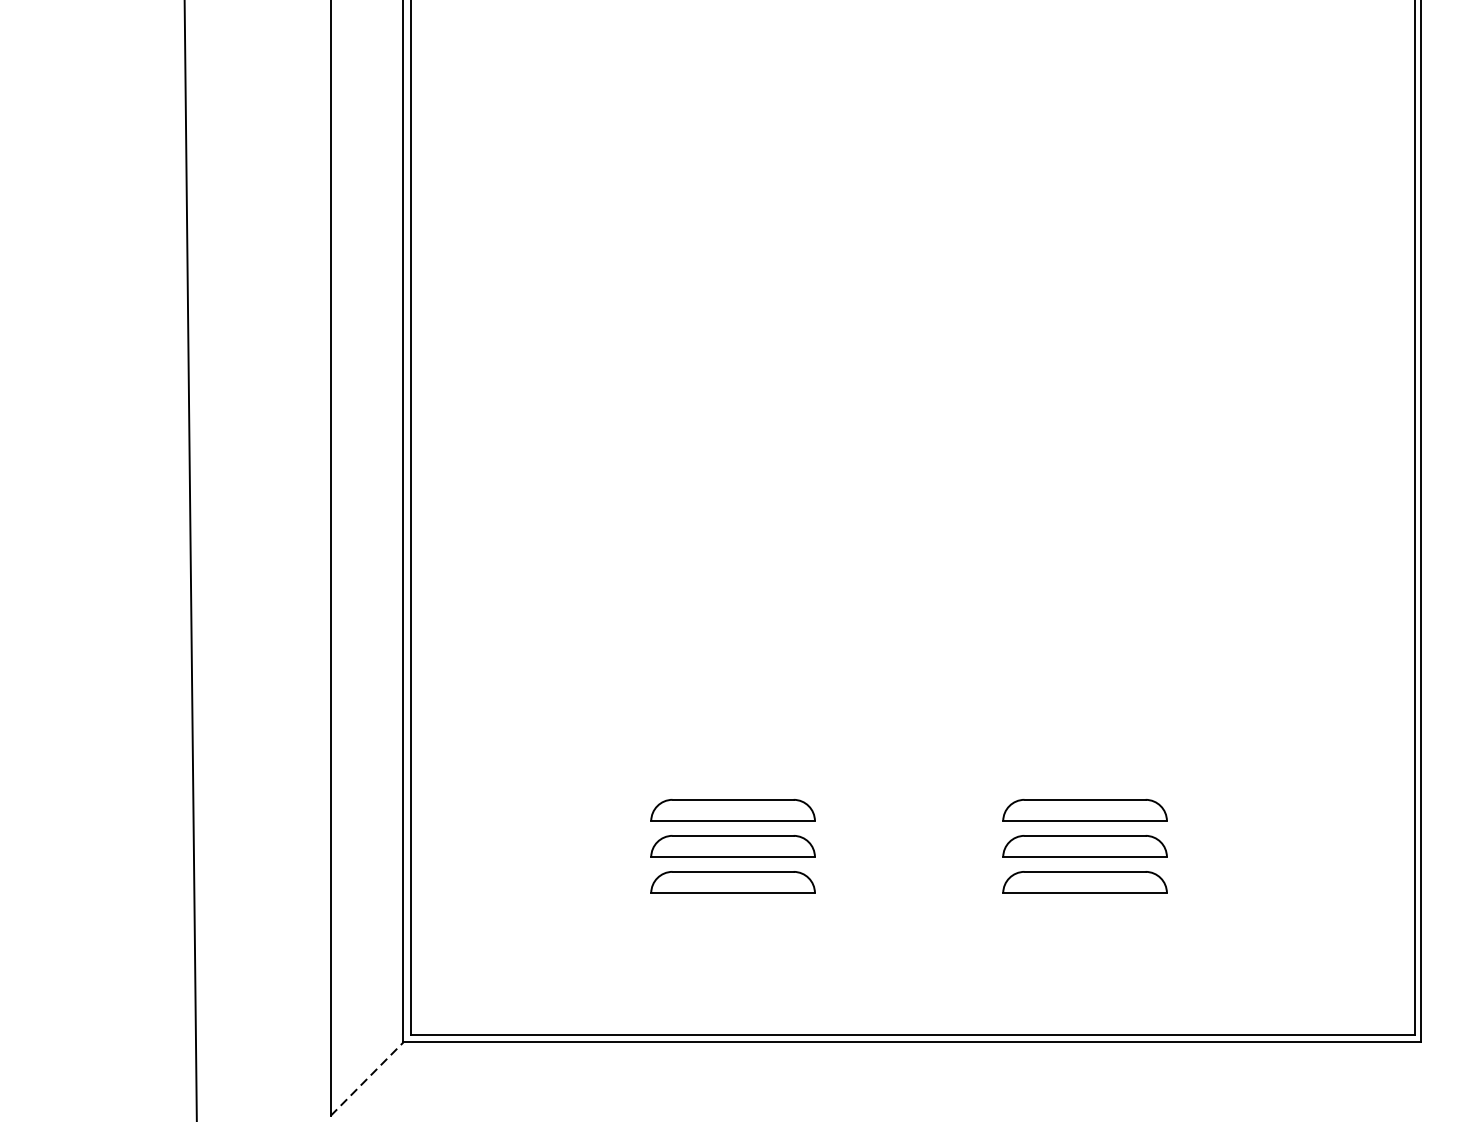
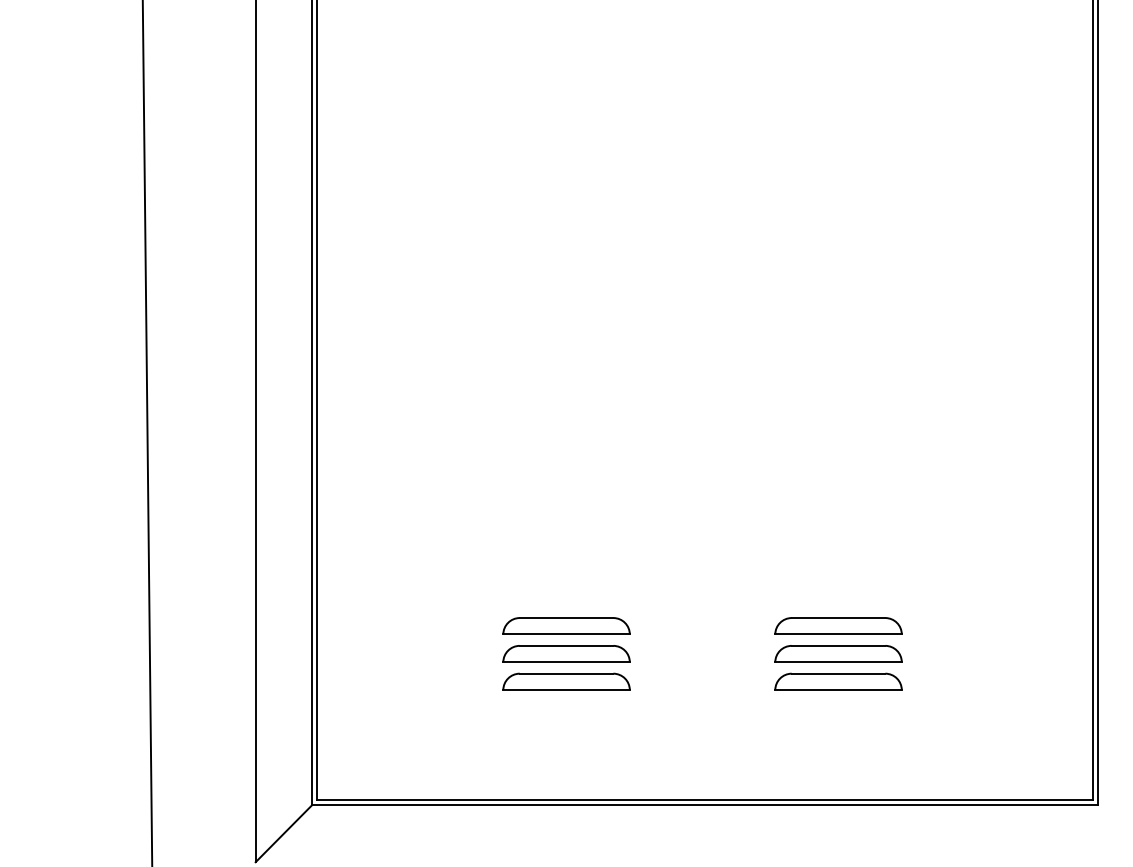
line: (366, 1078) -> (283, 833), dashed -> solid

